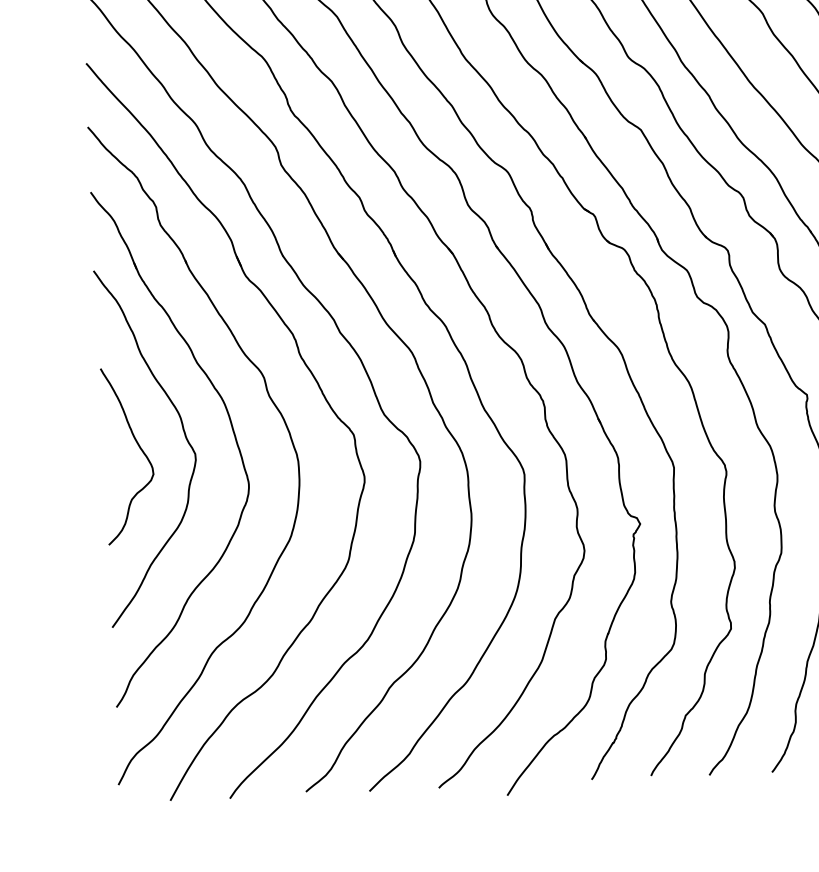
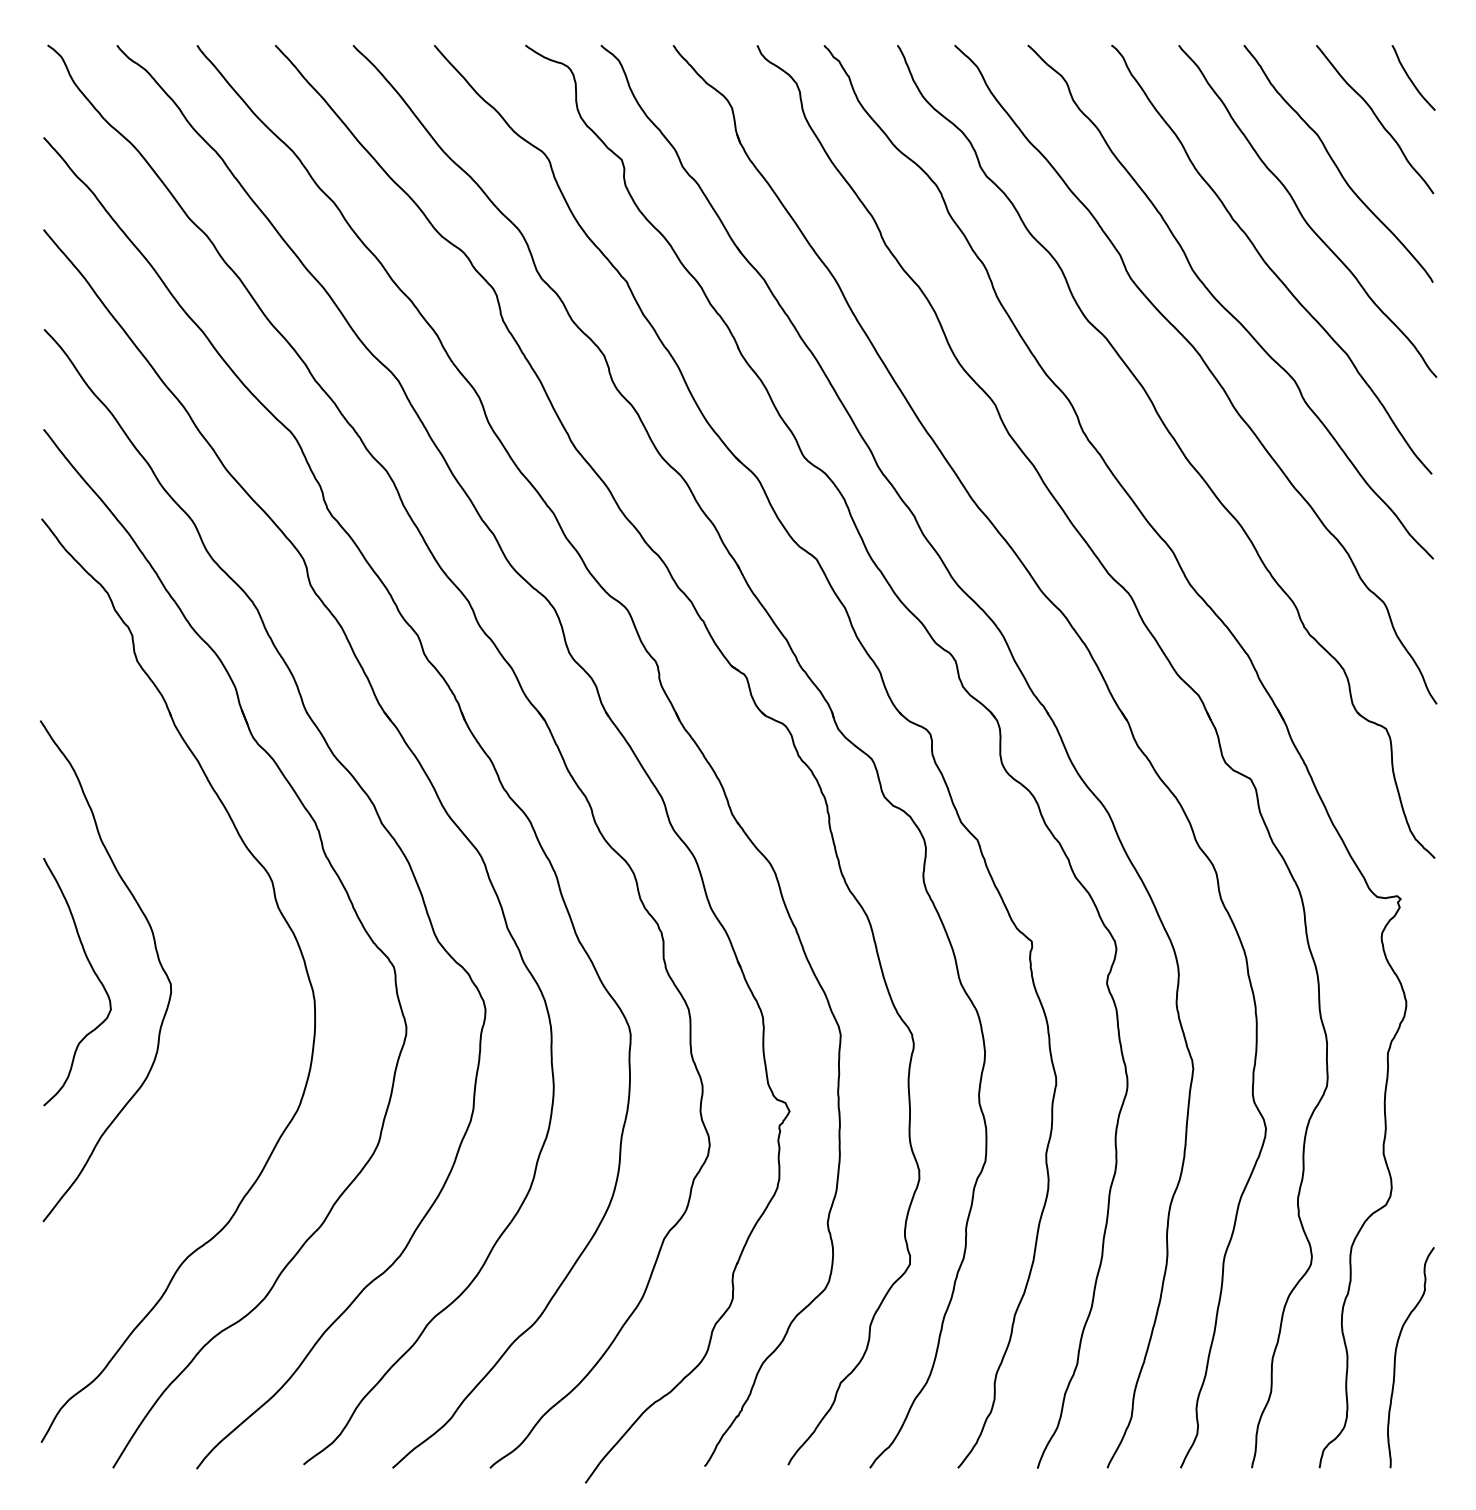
part: (232, 430) -> (224, 953), removed

